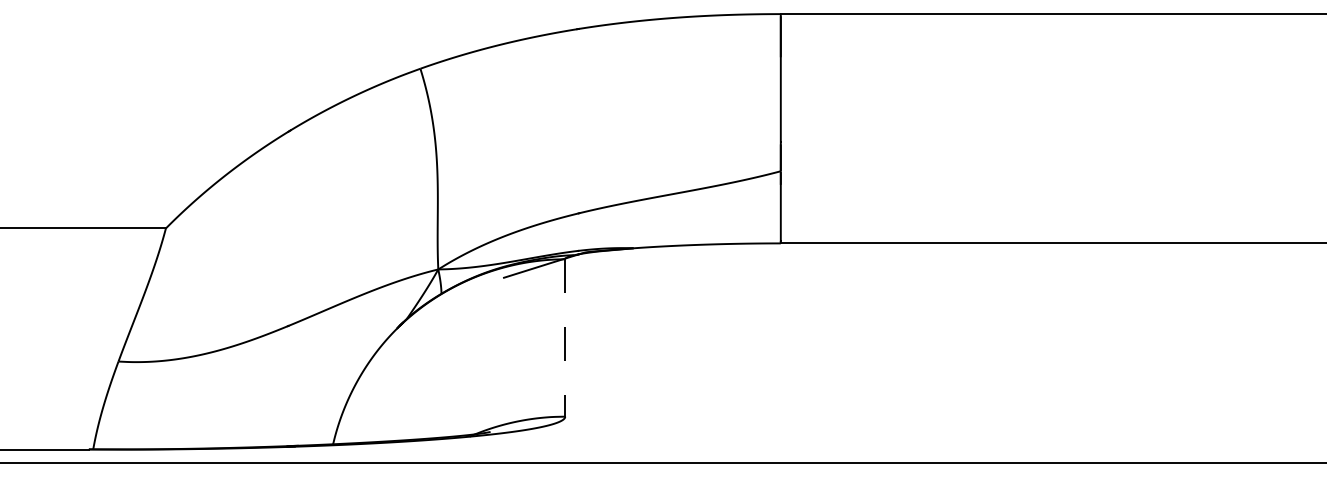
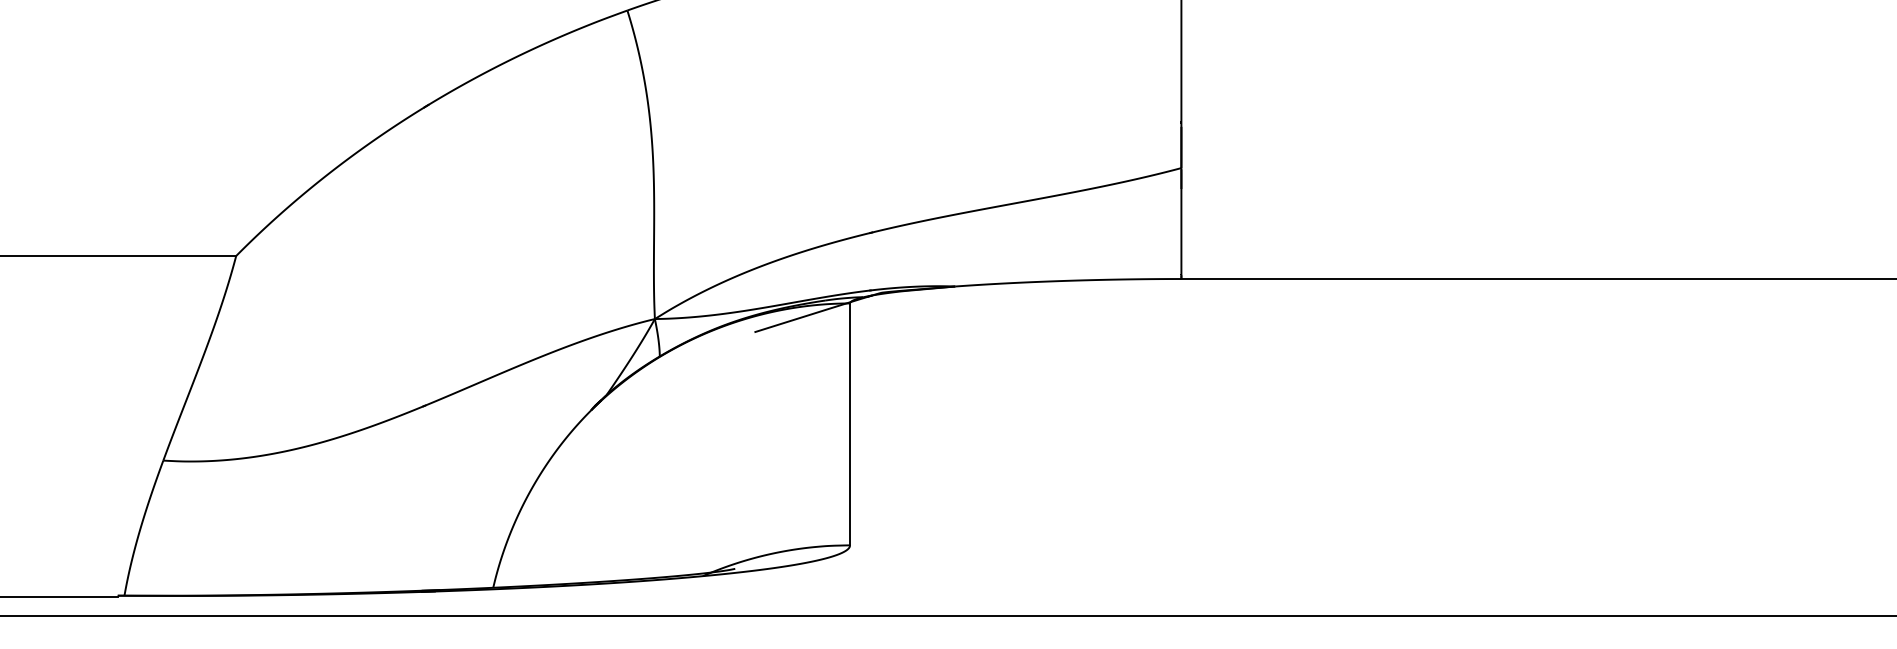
line: (565, 337) -> (850, 423), dashed -> solid

